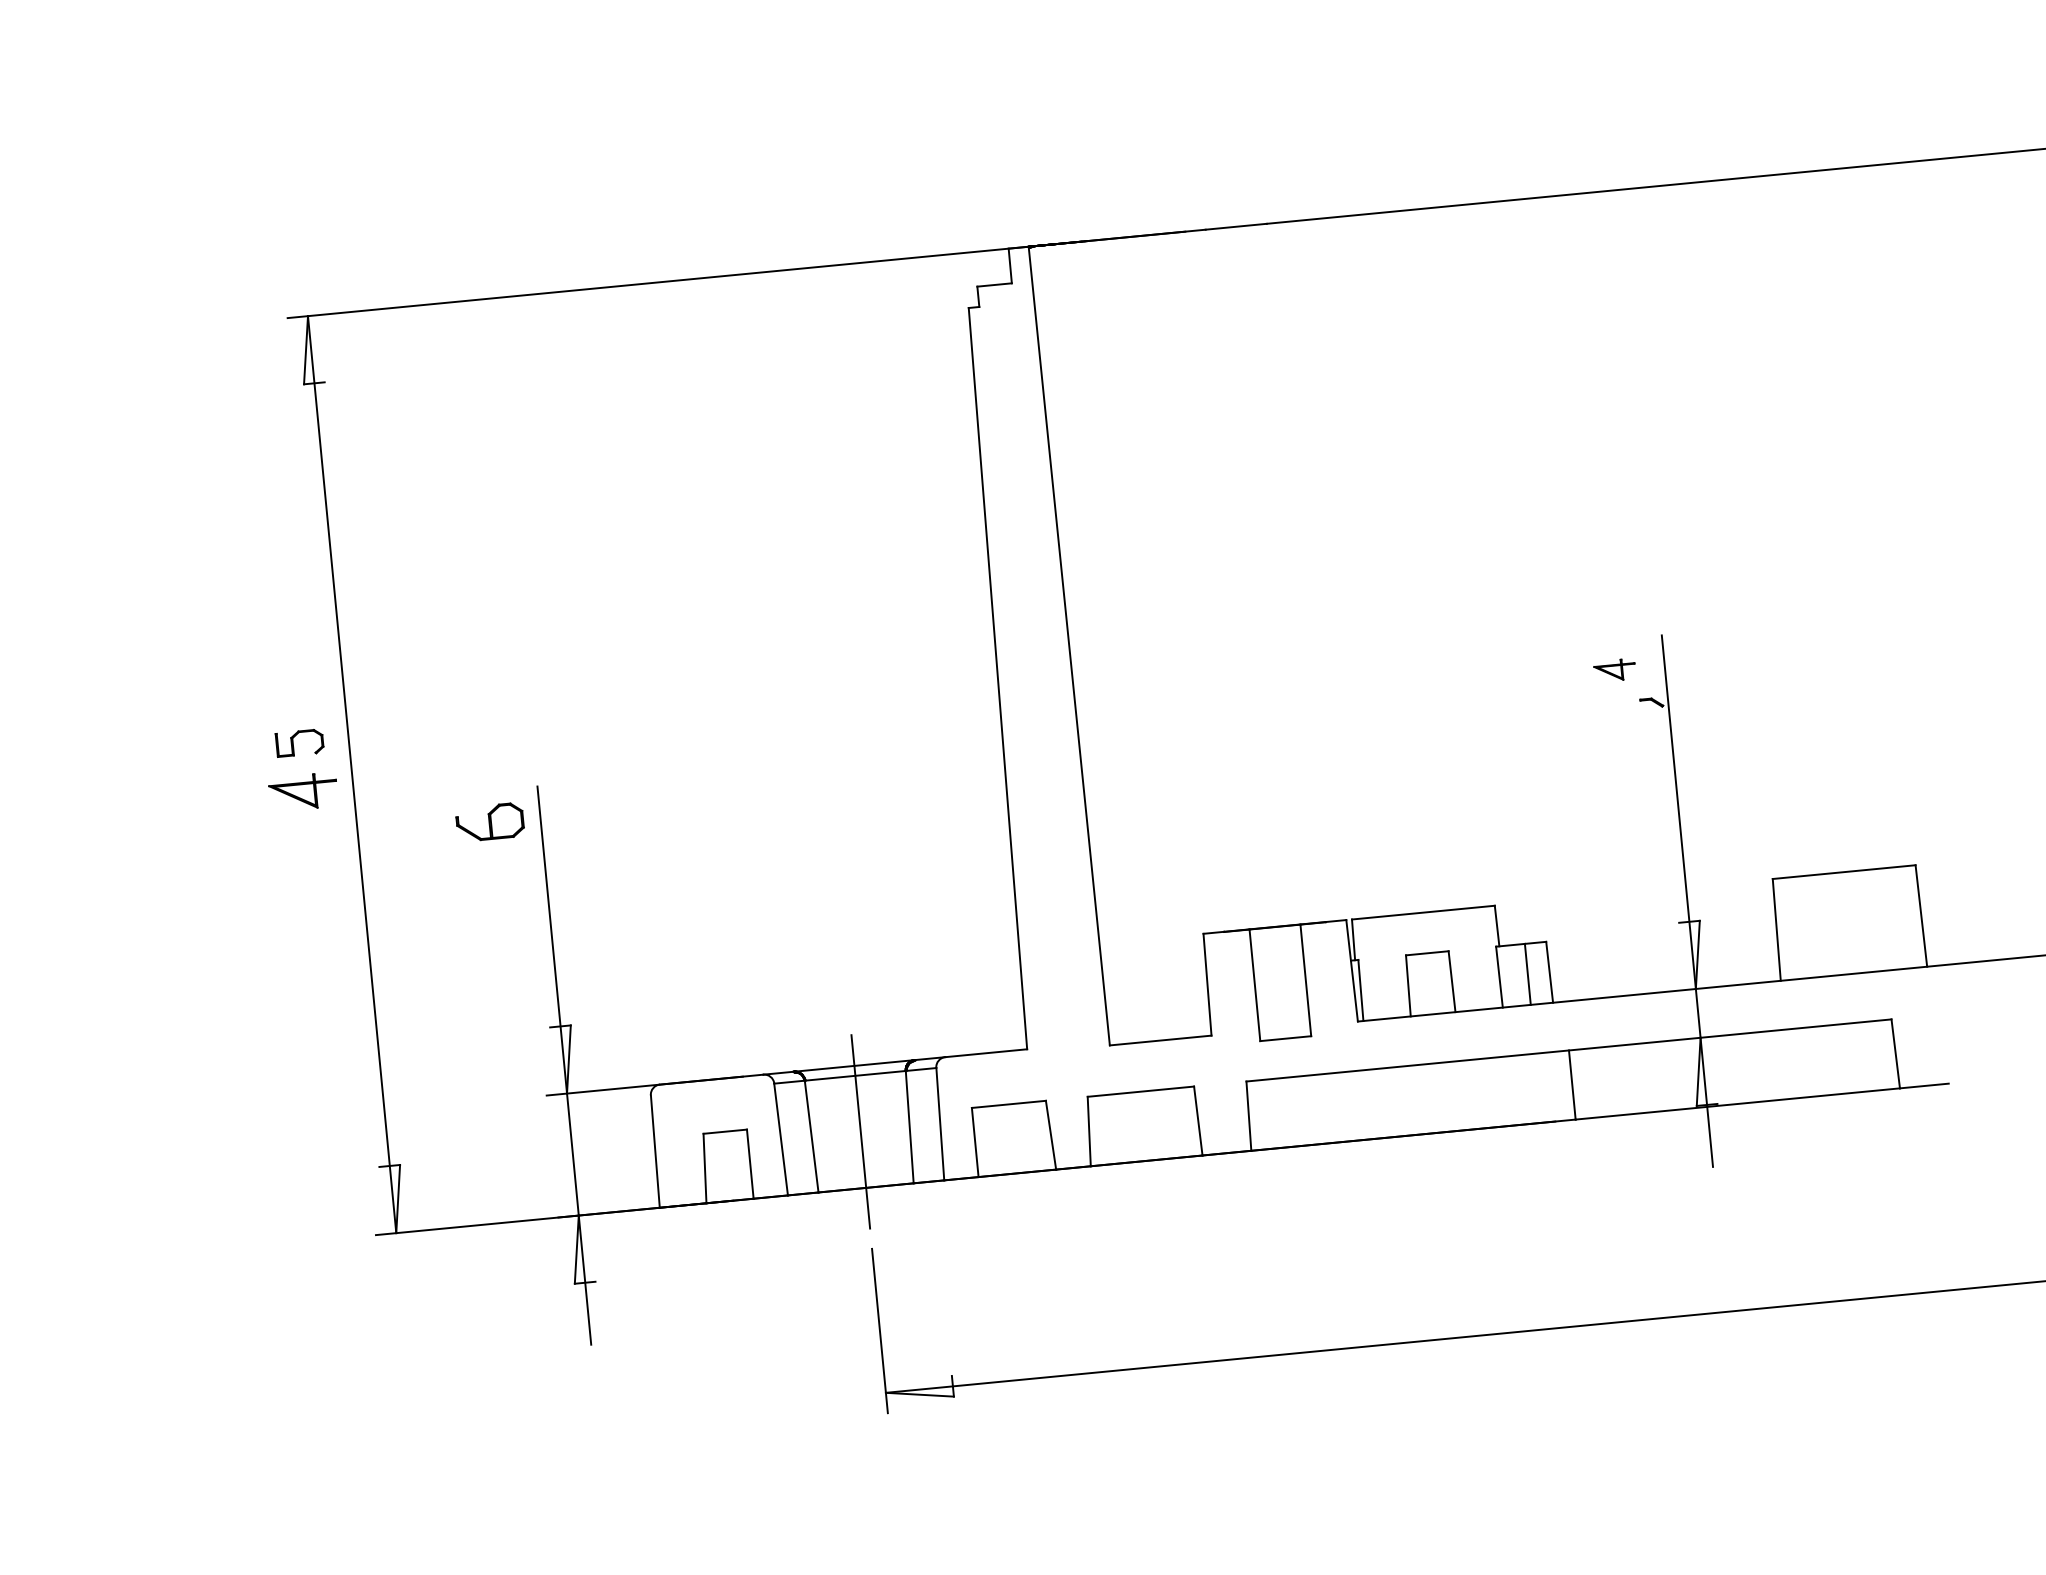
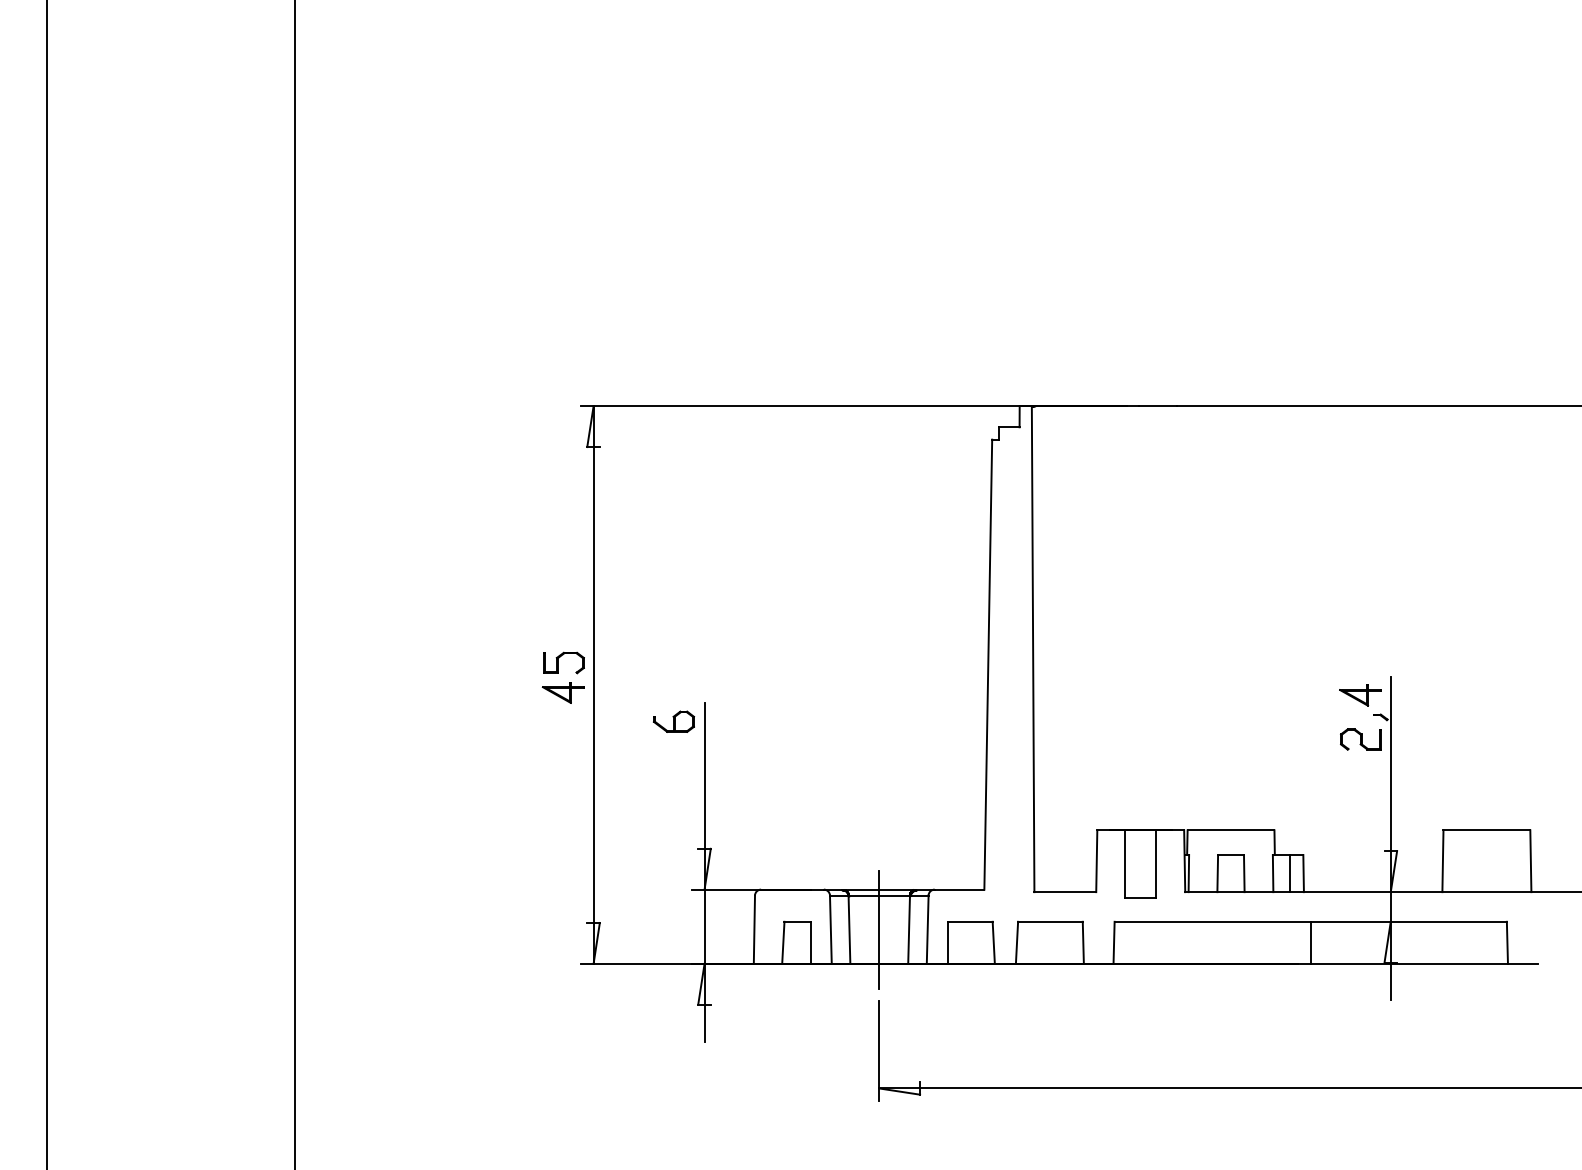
part: (1614, 670) -> (1360, 695), size x1.67
part: (299, 742) -> (563, 662), size x1.43
part: (1621, 742) -> (1360, 739), added

